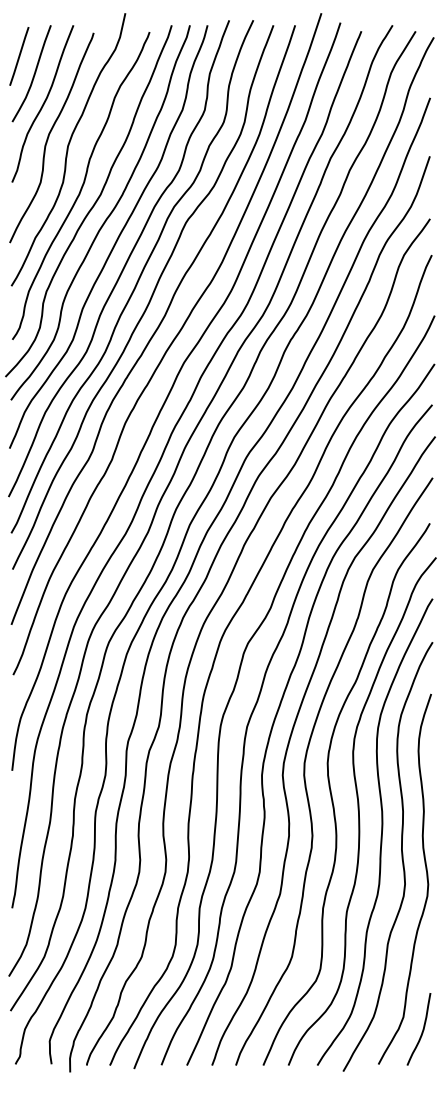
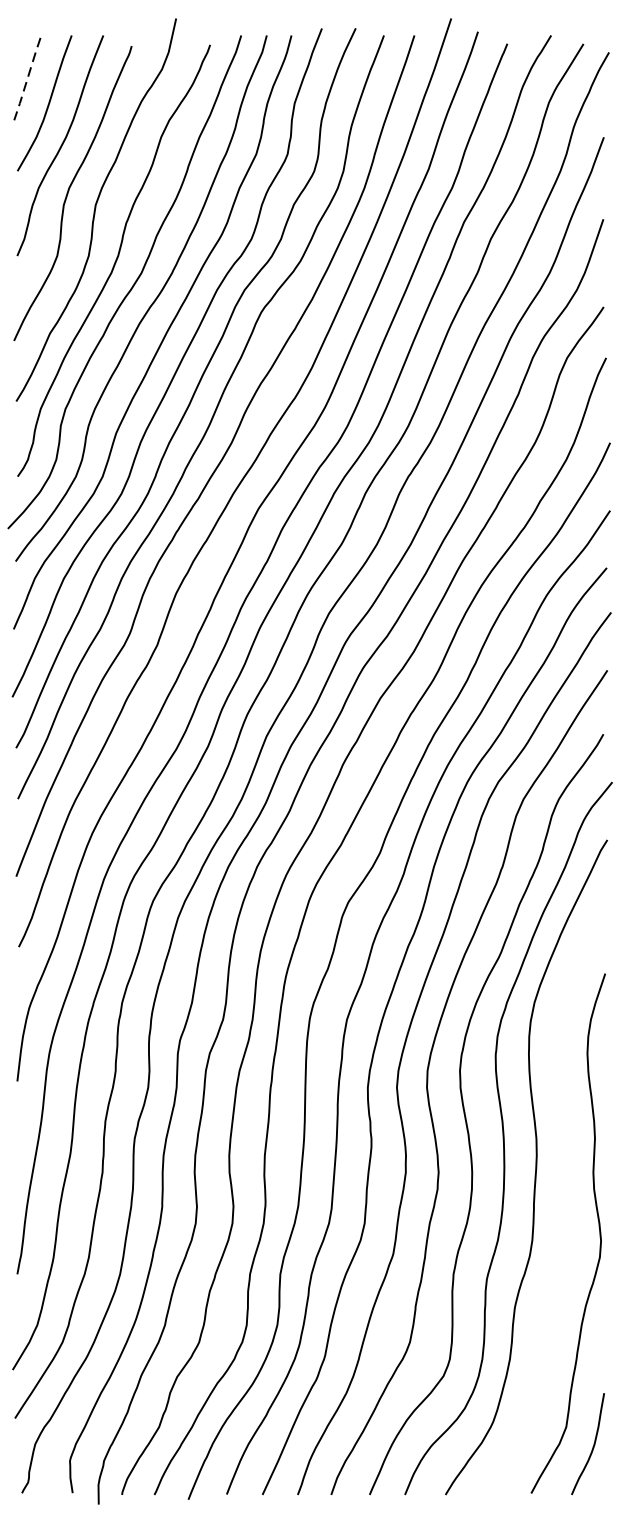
line: (19, 56) -> (27, 79), solid -> dashed
curve: (401, 856) -> (563, 1201), removed

